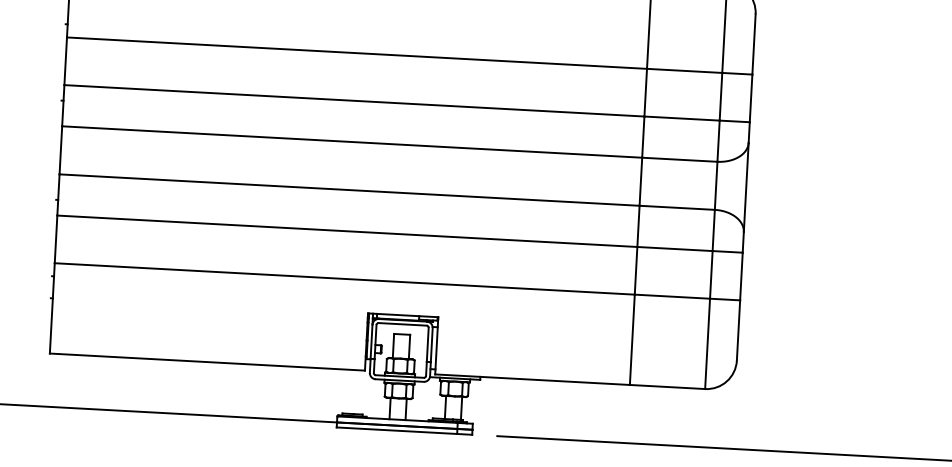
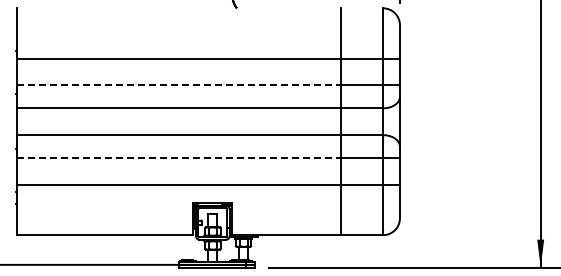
line: (354, 101) -> (179, 85), solid -> dashed
line: (347, 231) -> (179, 158), solid -> dashed

